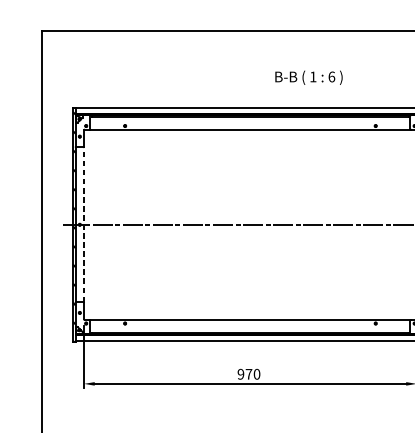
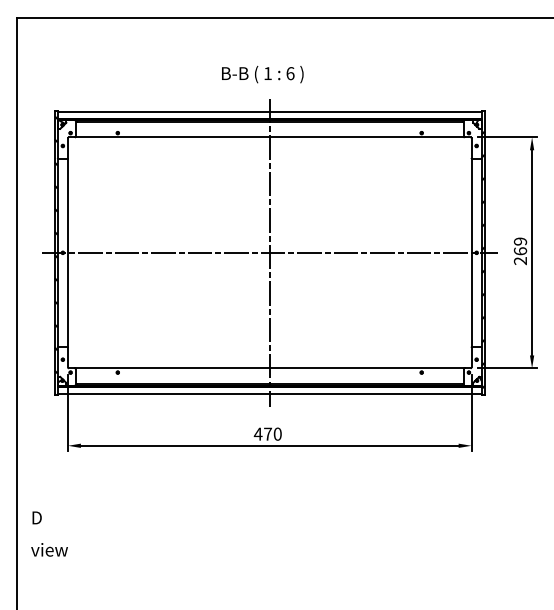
text: (308, 77) -> (262, 74), moved
line: (83, 224) -> (67, 252), dashed -> solid
line: (250, 224) -> (269, 252), added
text: (240, 373) -> (257, 433), 970 -> 470

